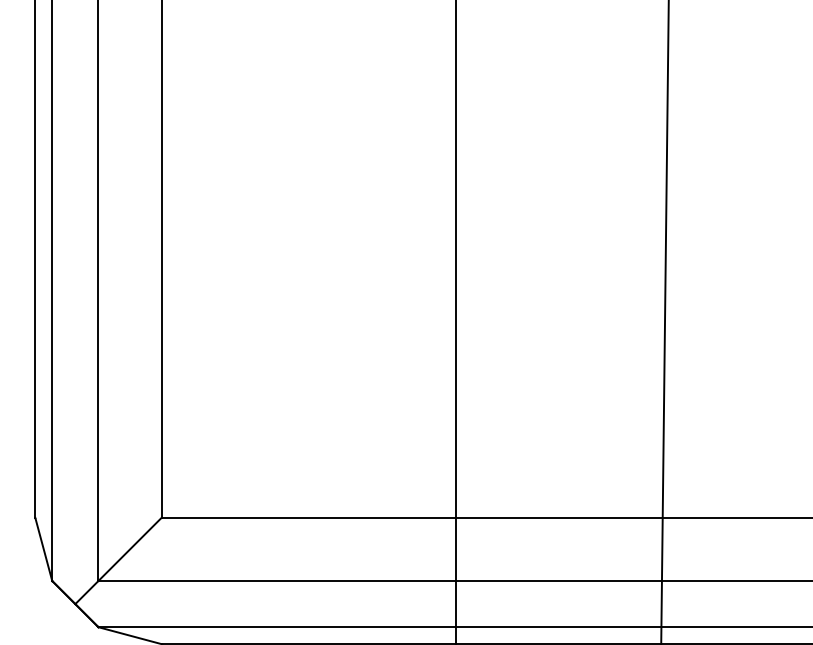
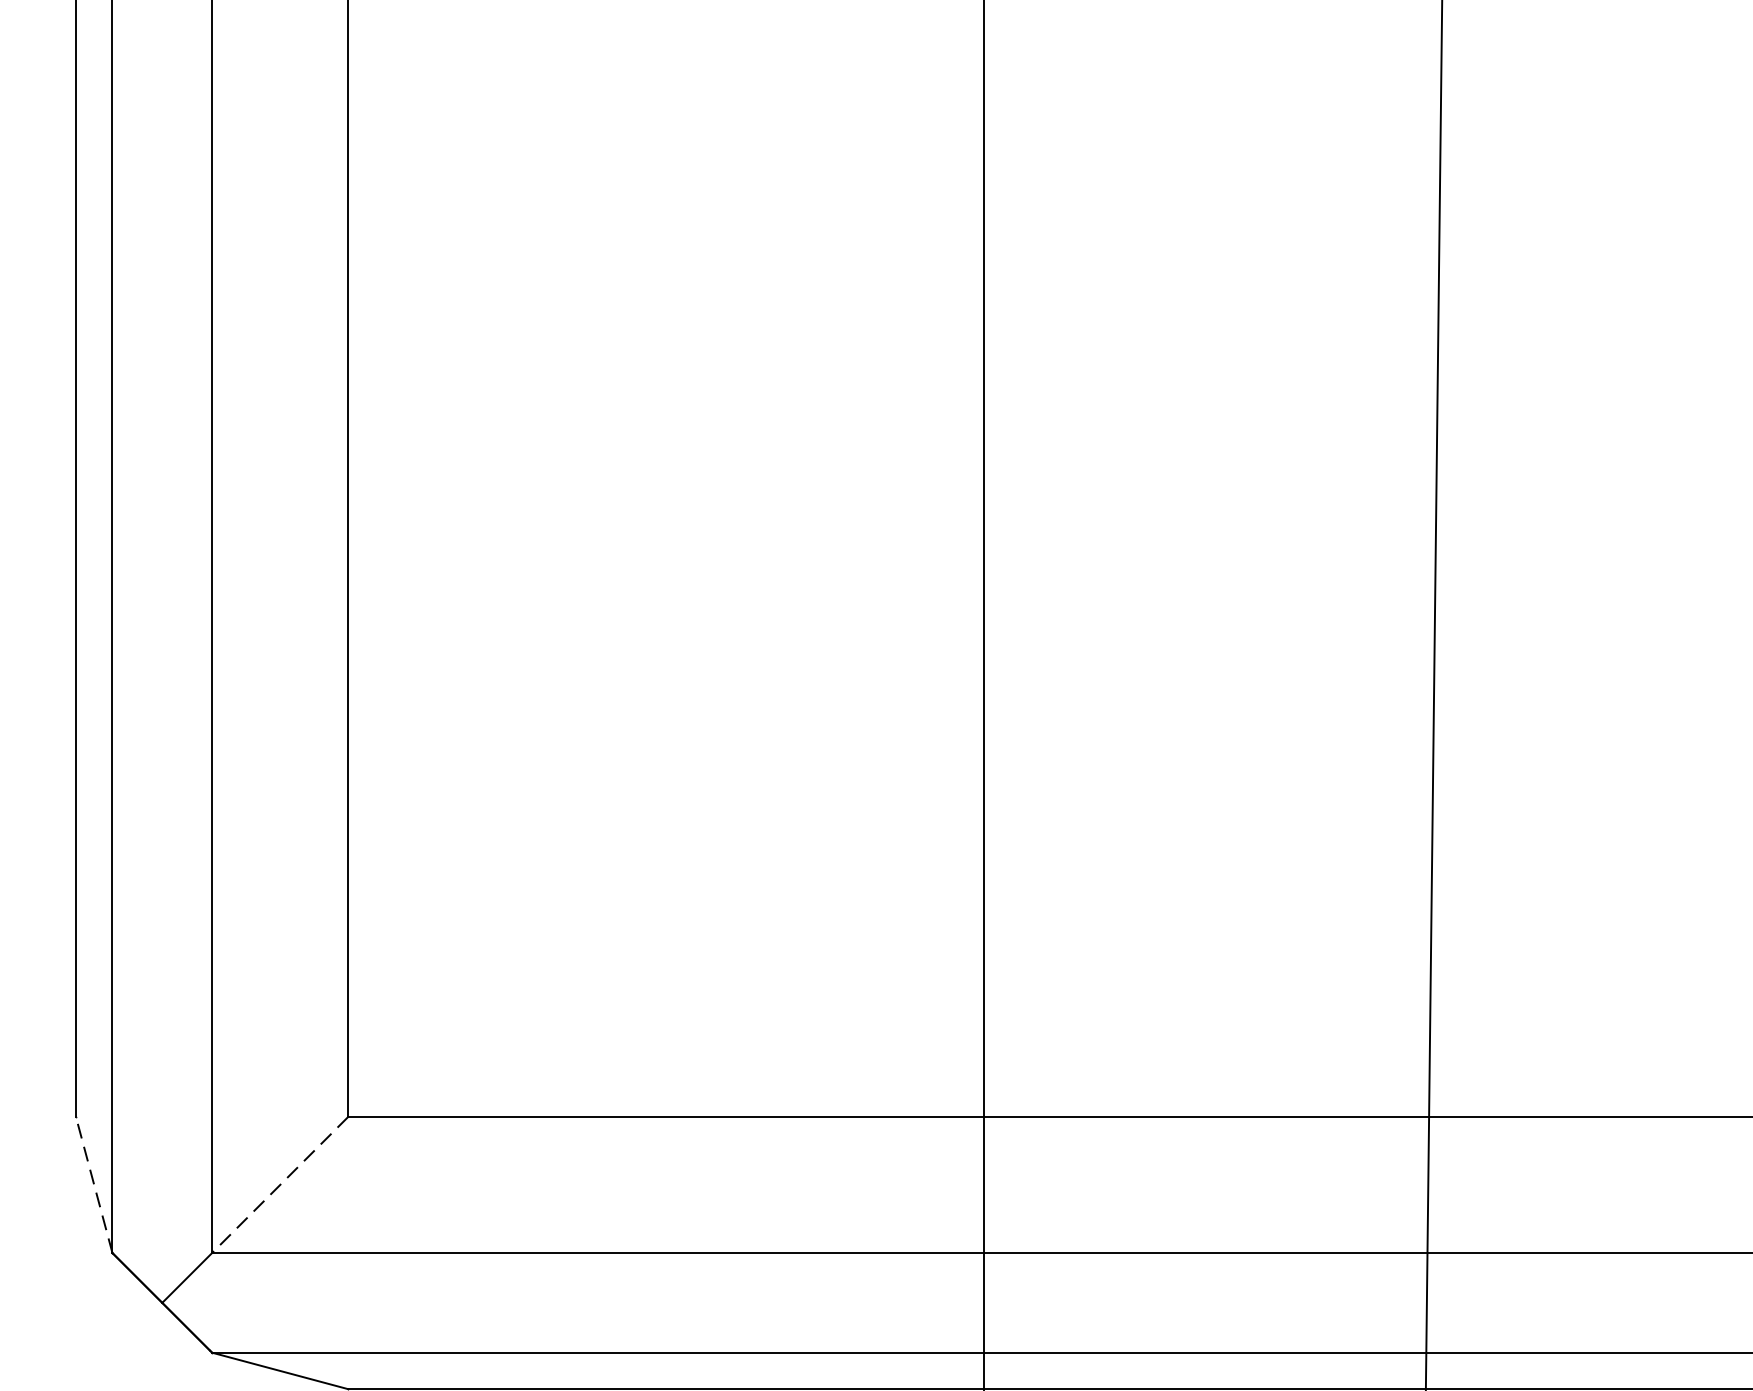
line: (43, 549) -> (93, 1185), solid -> dashed
line: (130, 549) -> (281, 1185), solid -> dashed

